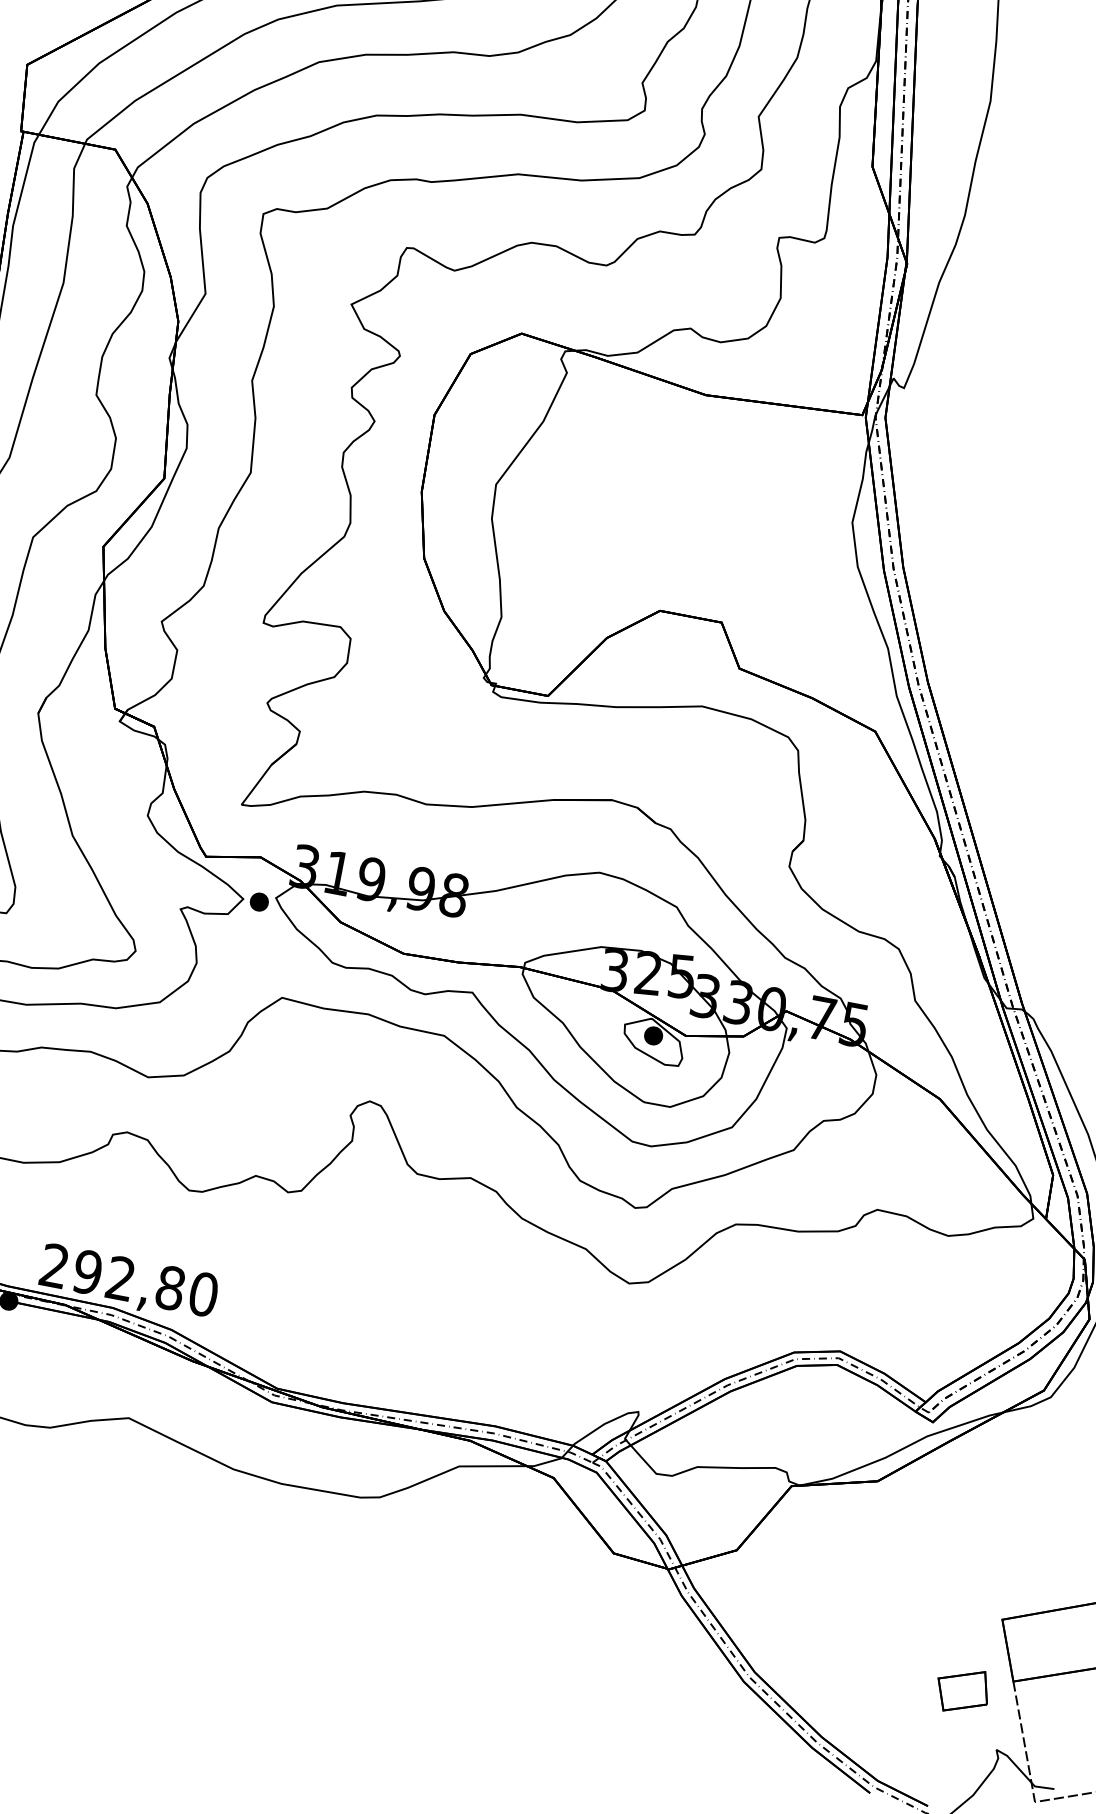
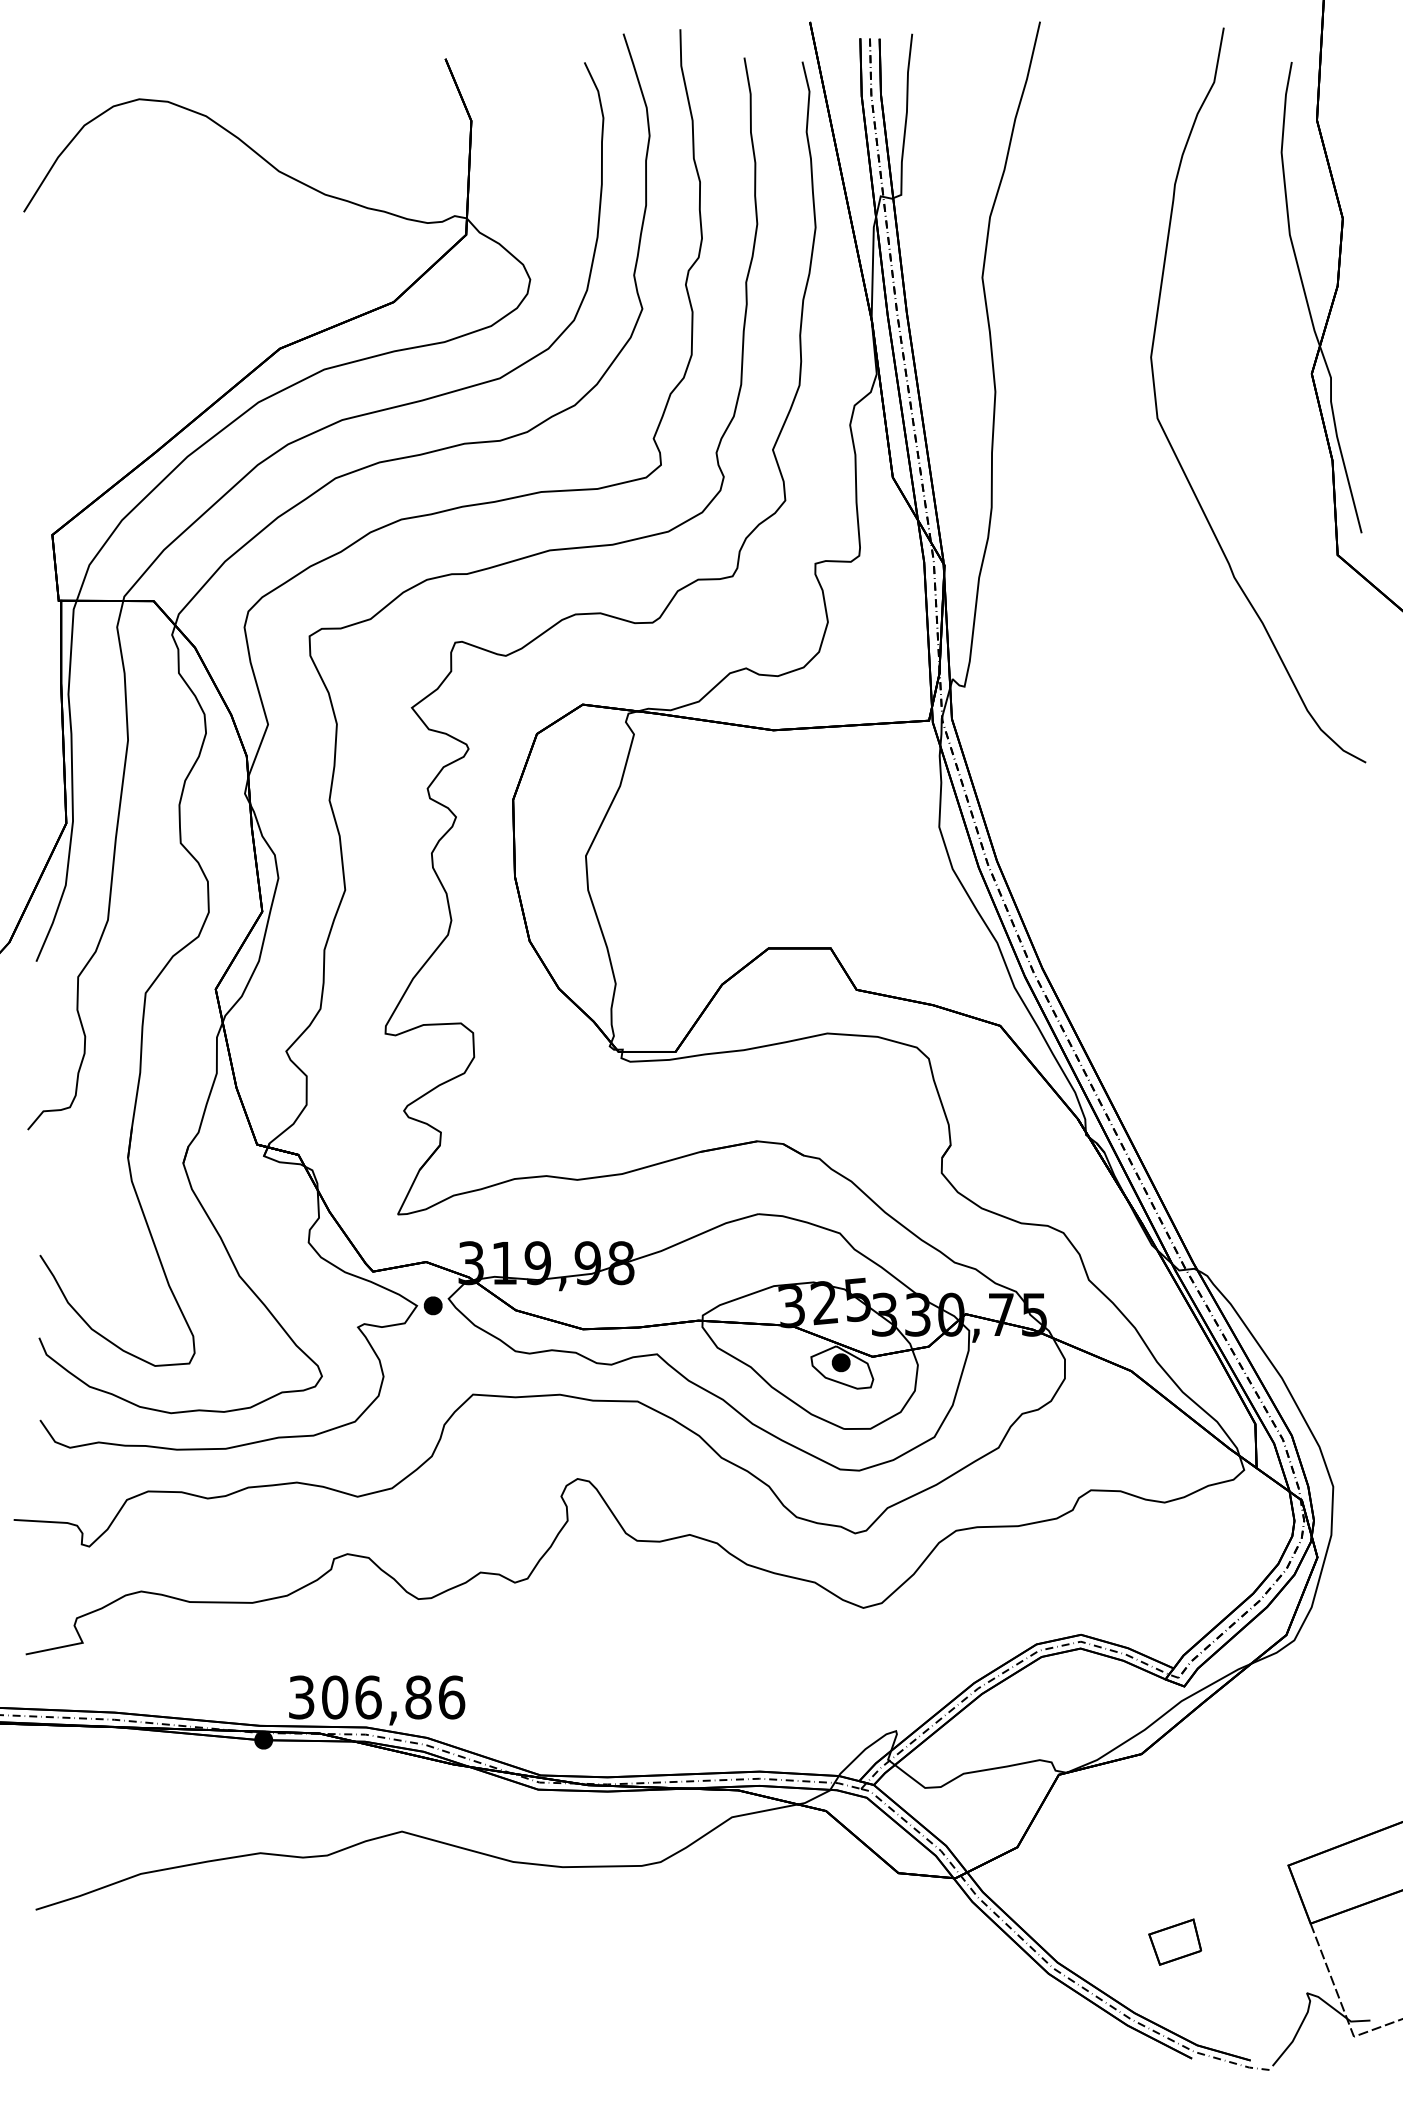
text: (129, 1280) -> (377, 1697), 292,80 -> 306,86
part: (963, 1690) -> (1175, 1941), moved

